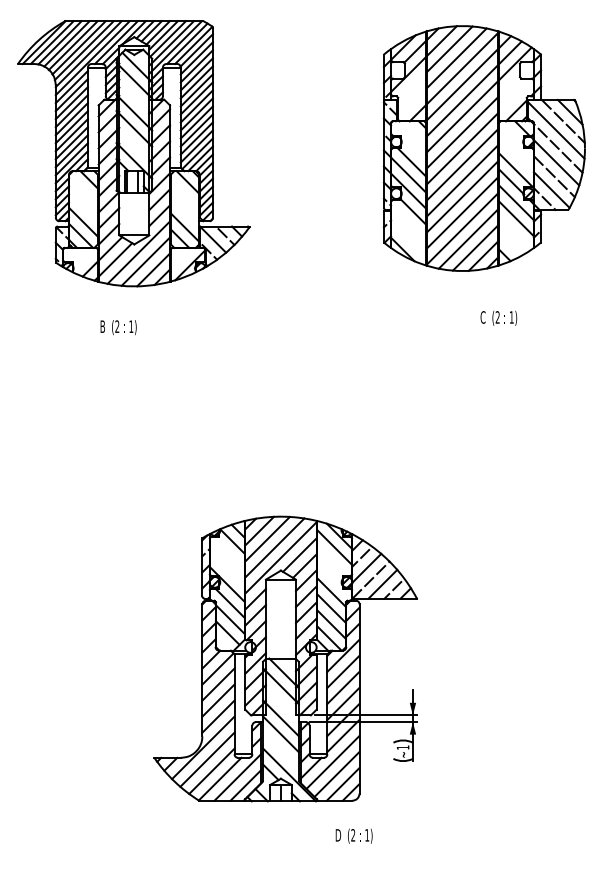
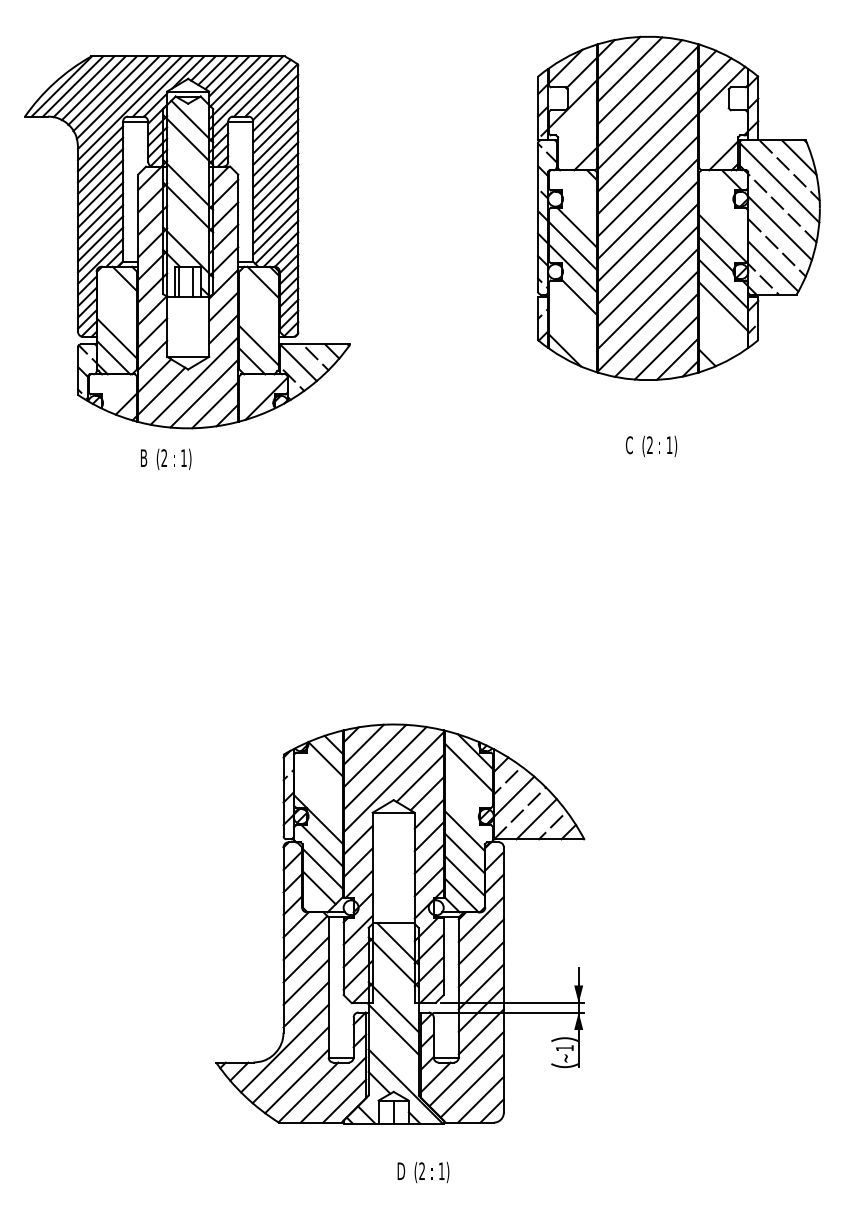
part: (133, 153) -> (186, 242), moved
text: (498, 317) -> (651, 445), moved
text: (353, 835) -> (422, 1171), moved

